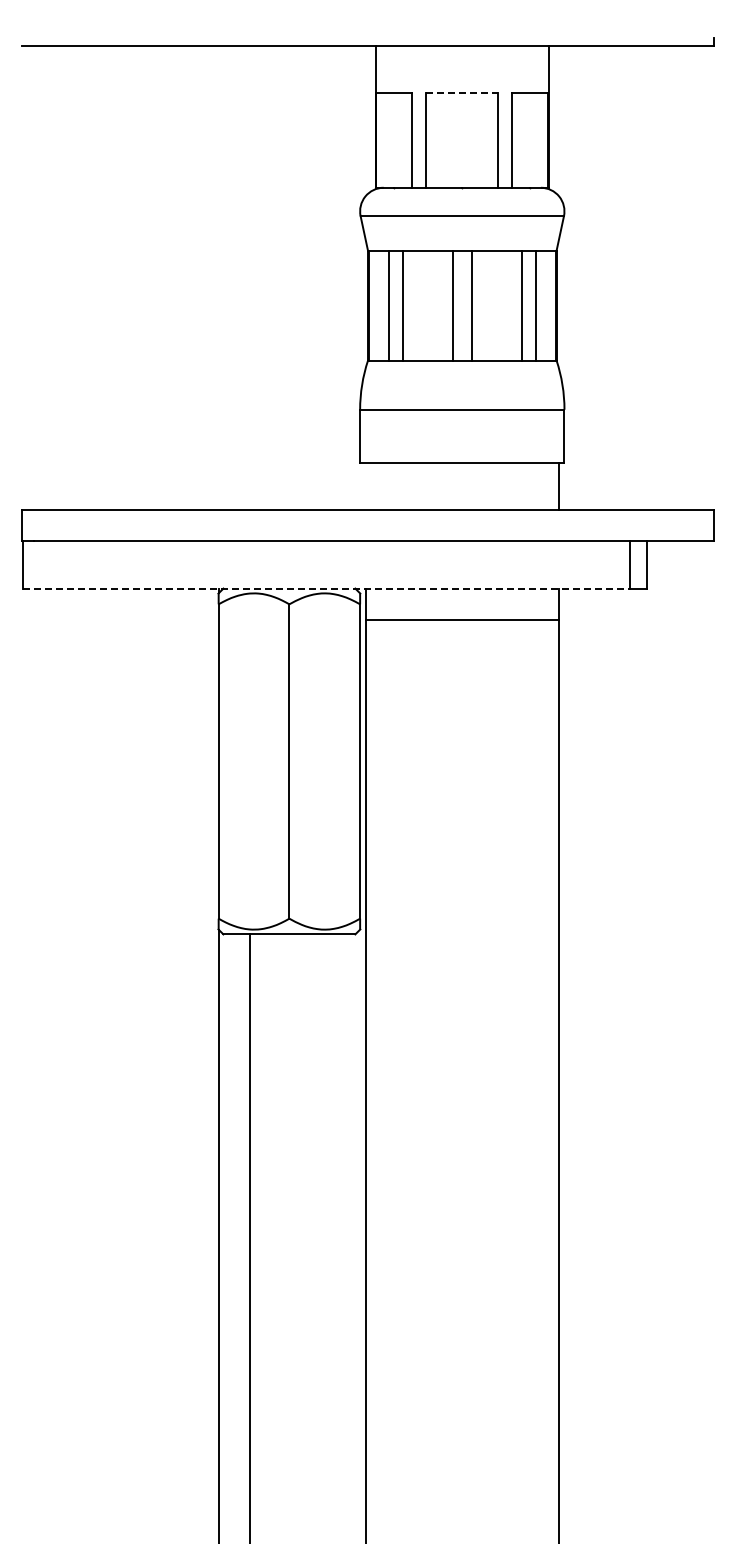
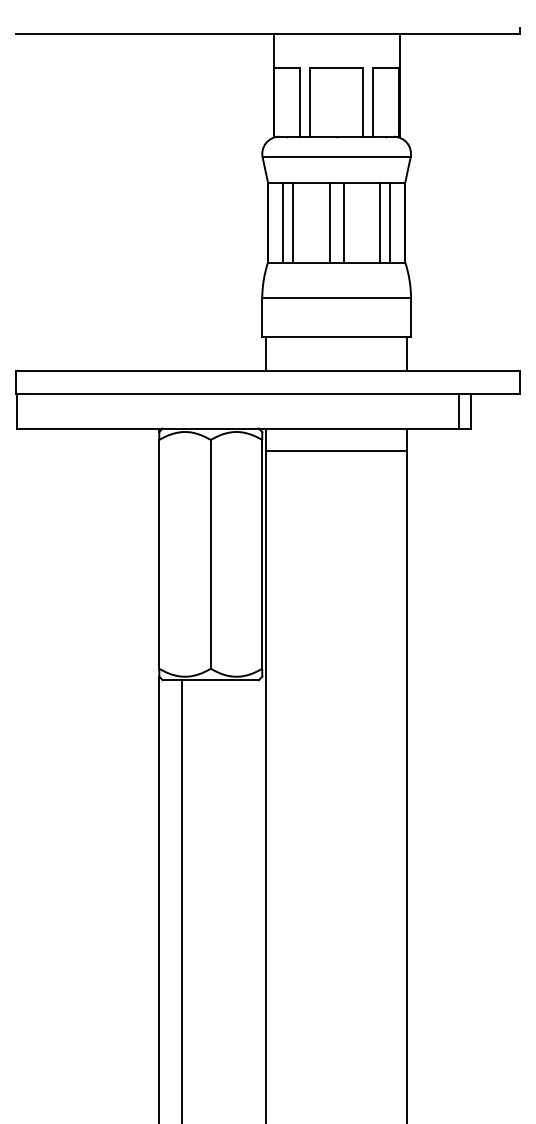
line: (462, 93) -> (336, 68), dashed -> solid
line: (365, 486) -> (266, 354), added
line: (327, 588) -> (238, 428), dashed -> solid

